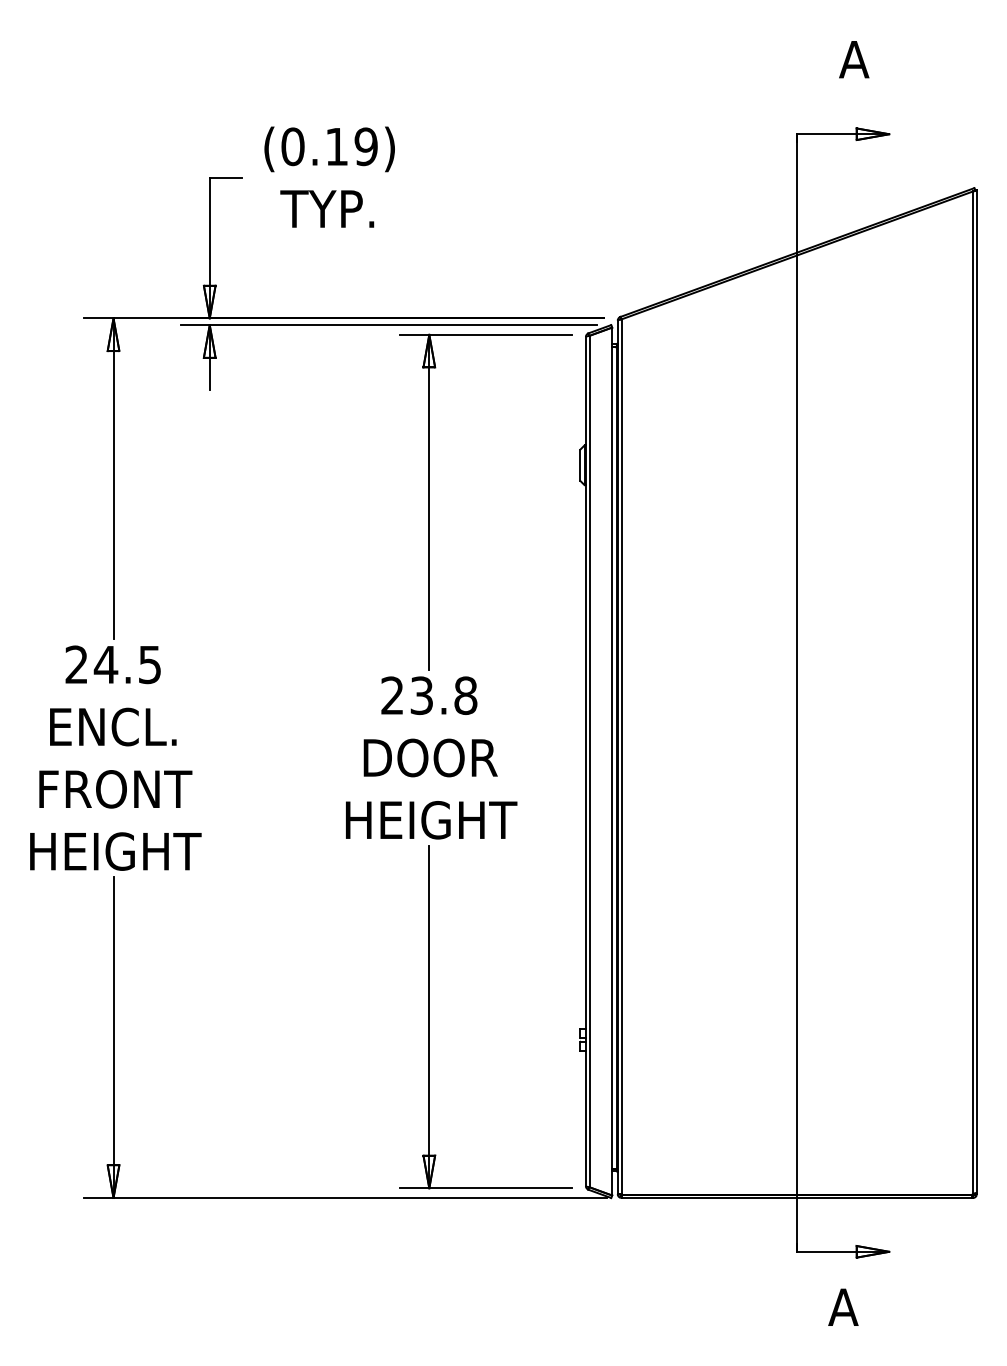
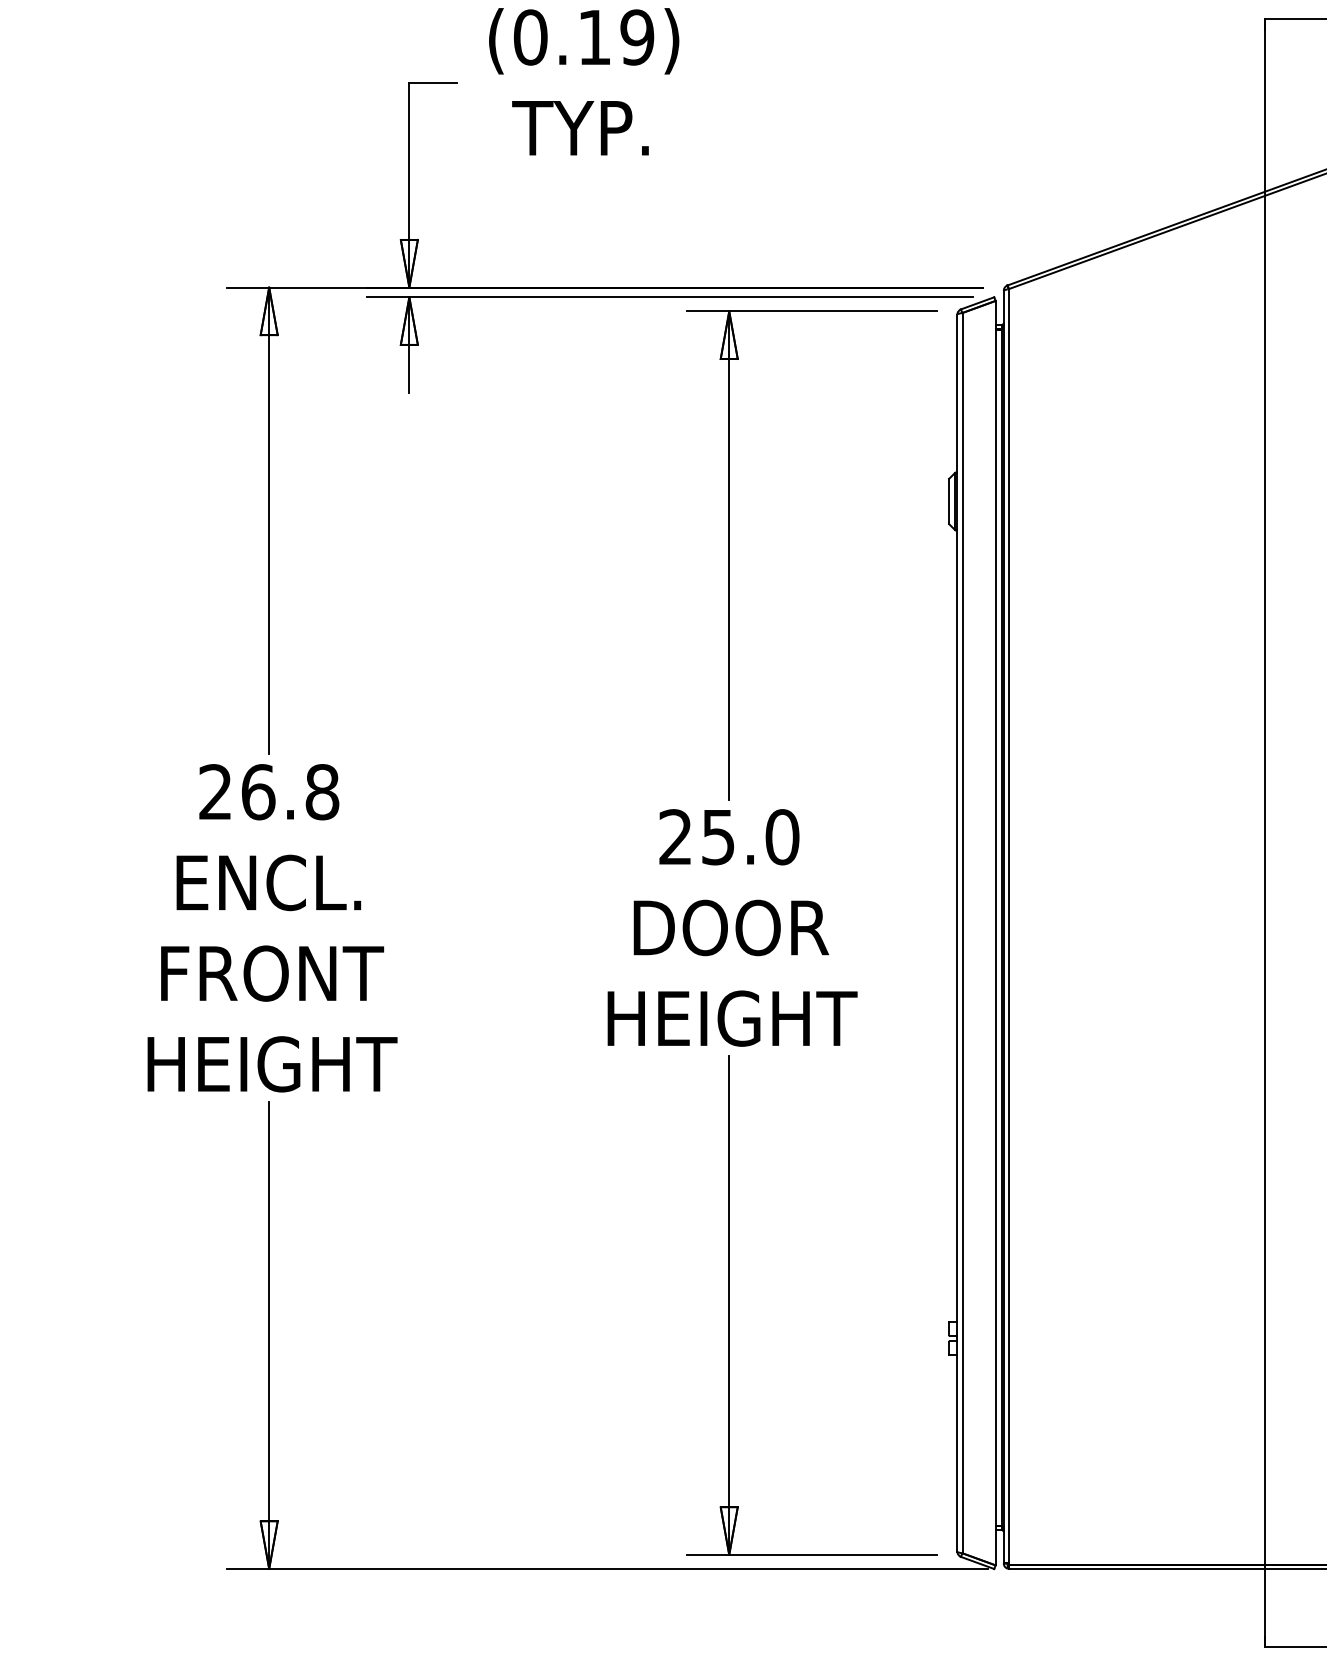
text: (127, 664) -> (289, 791), 24.5 -> 26.8
text: (444, 695) -> (751, 836), 23.8 -> 25.0

